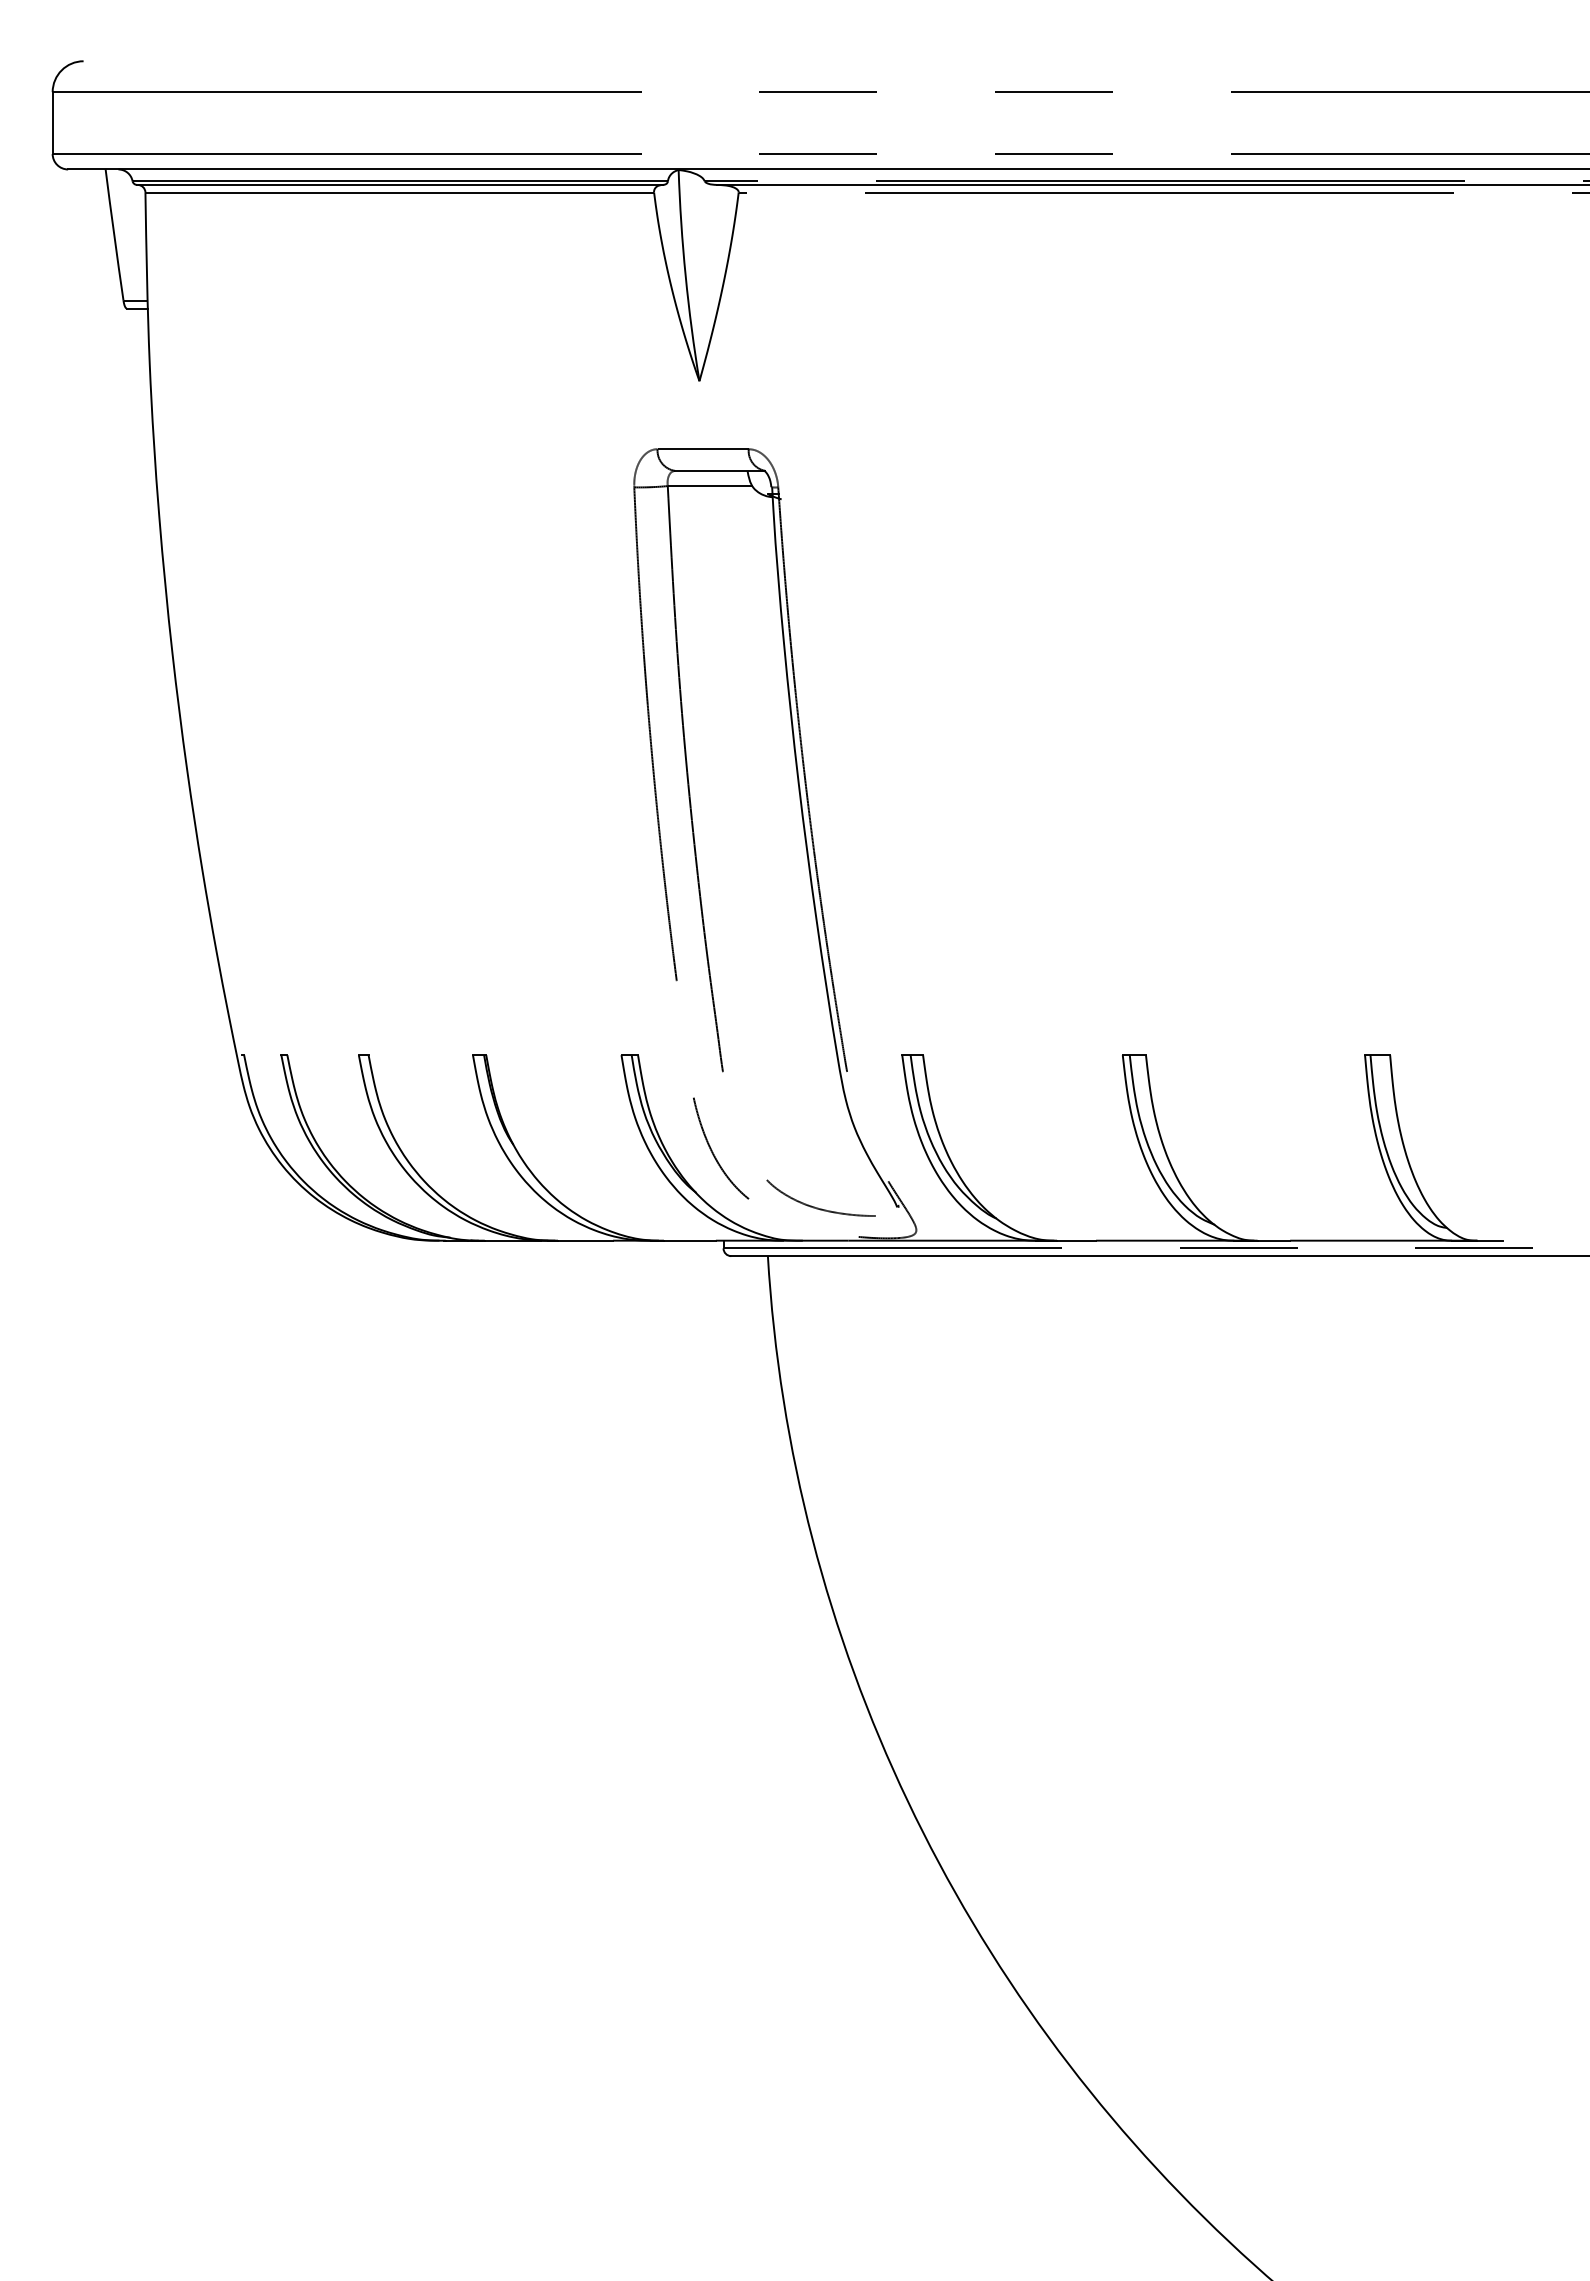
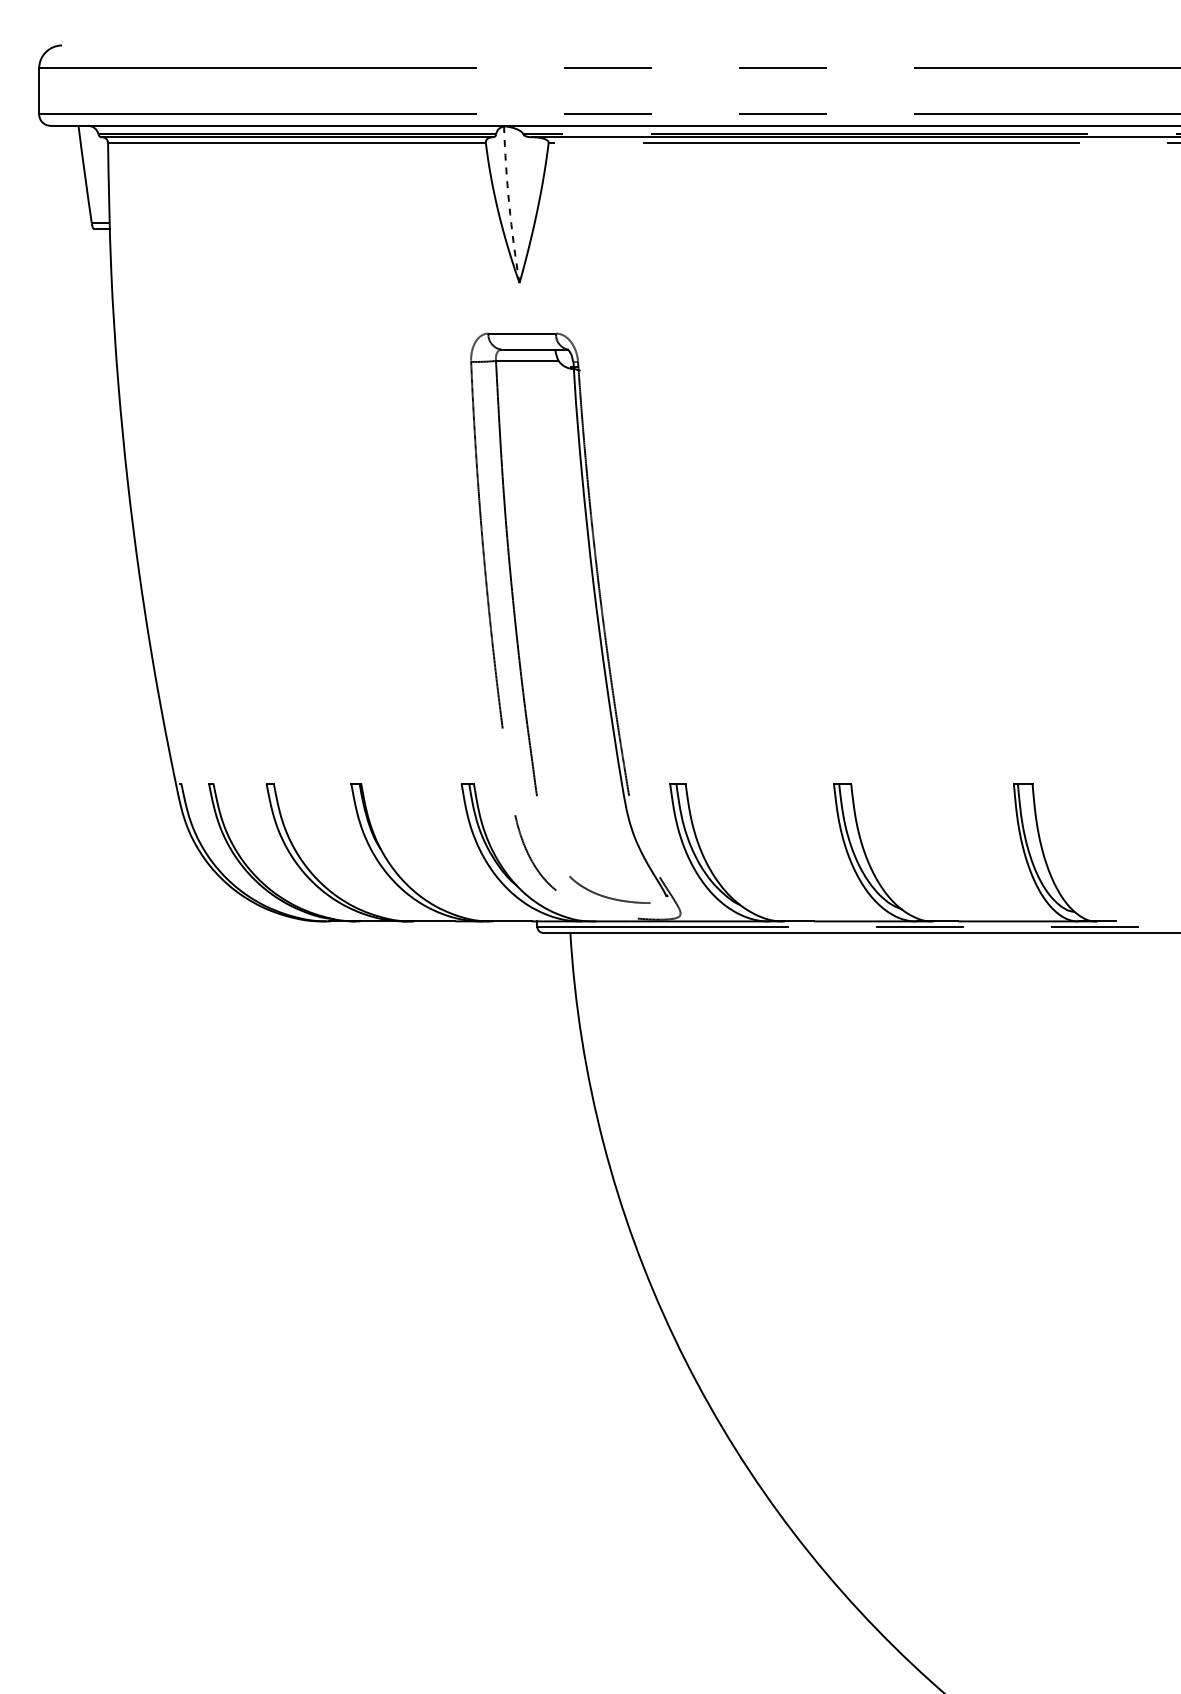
arc: (685, 275) -> (509, 204), solid -> dashed

